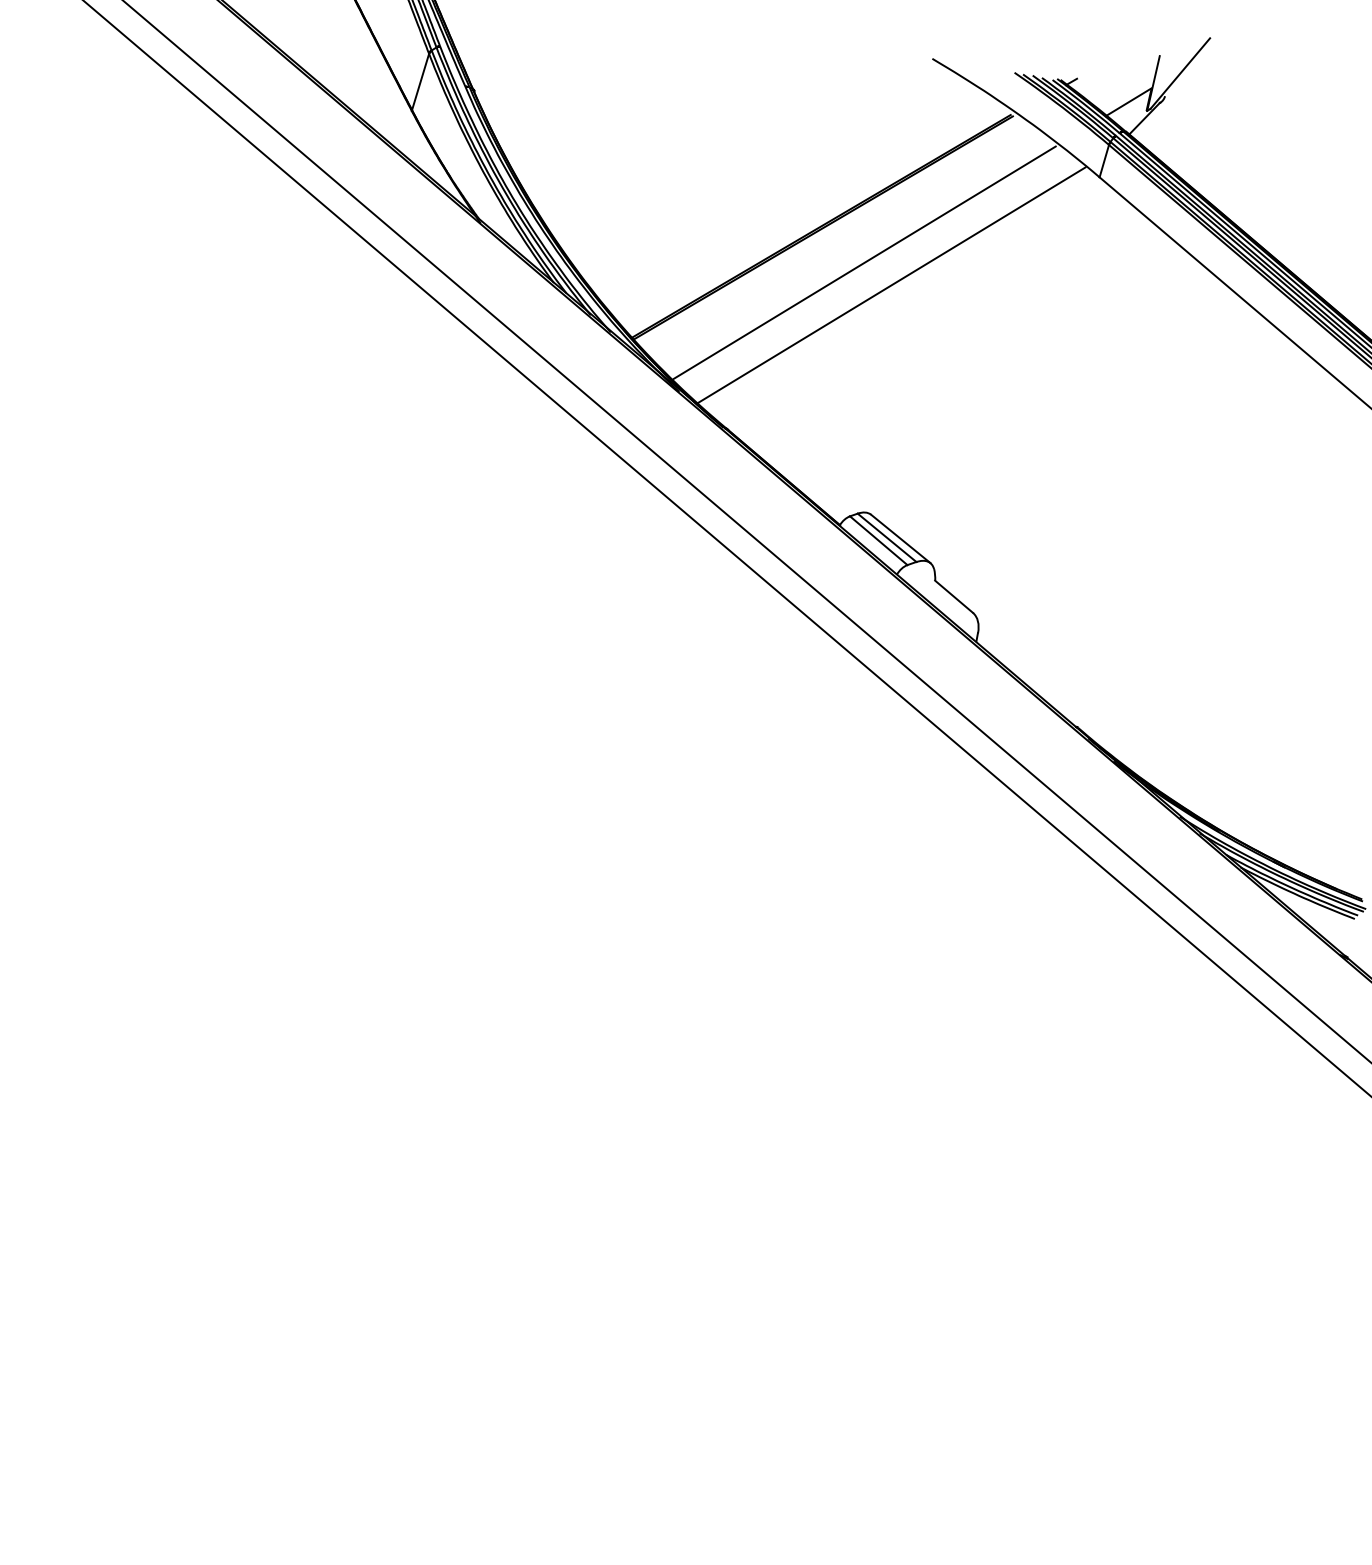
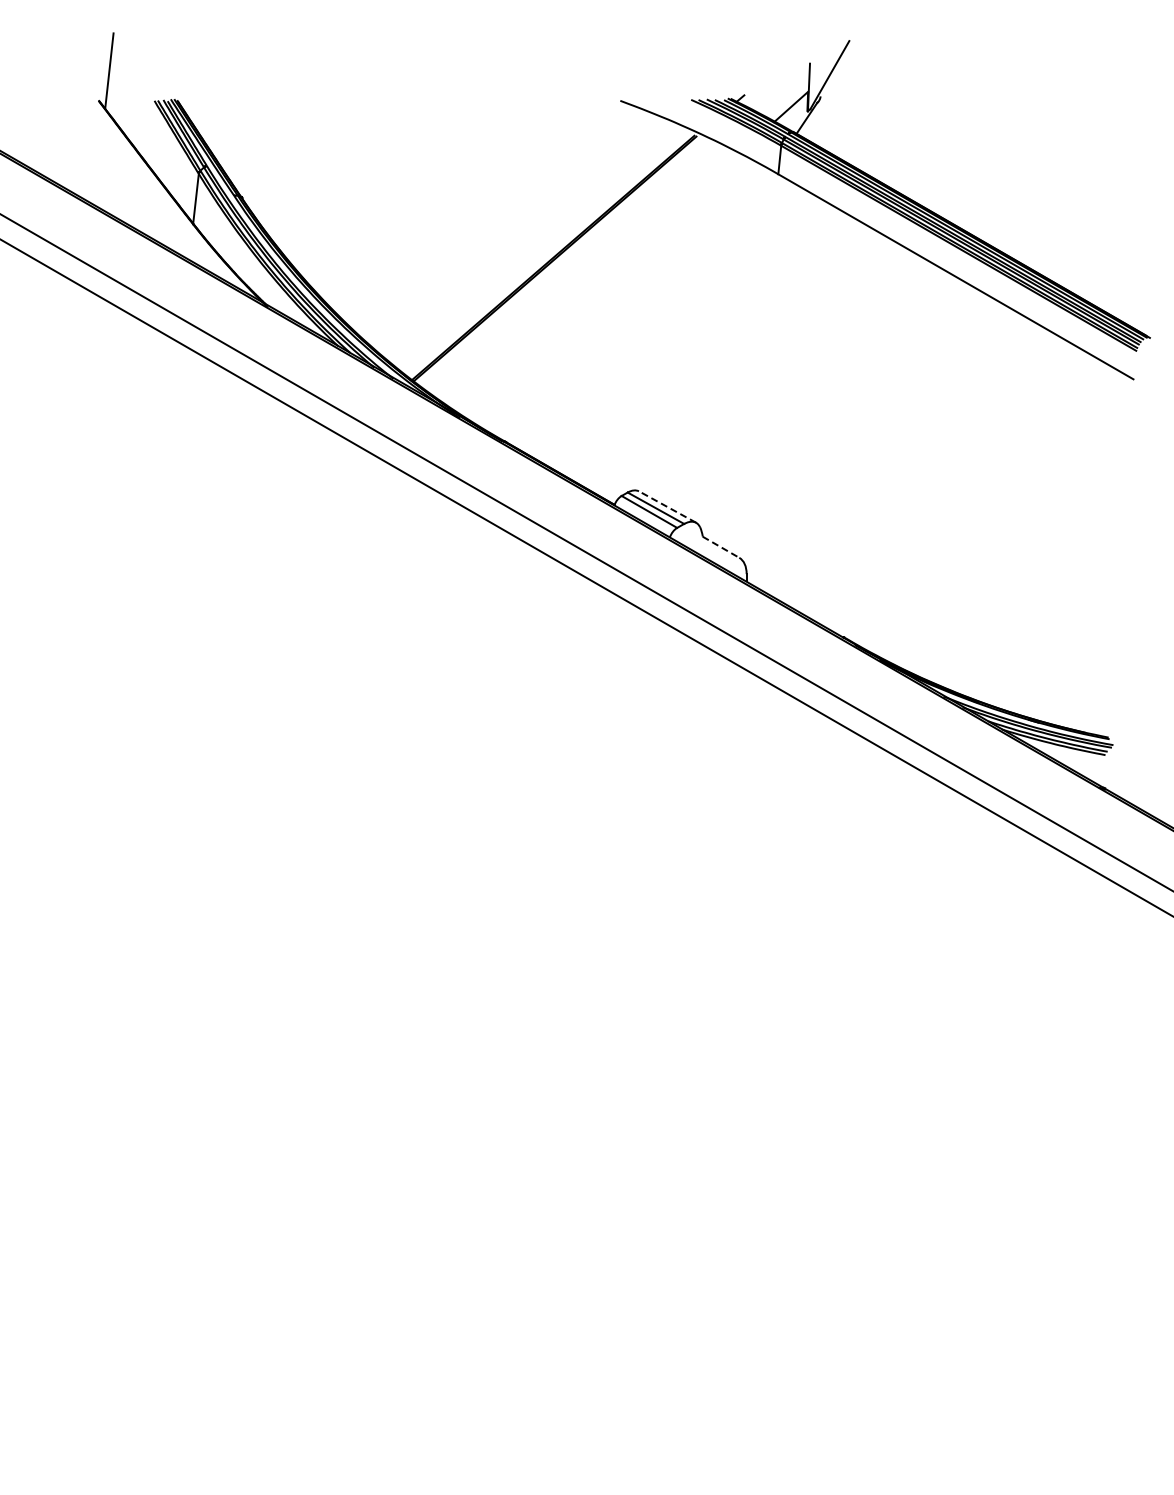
line: (864, 262) -> (594, 281), removed
line: (892, 285) -> (621, 296), removed
line: (900, 539) -> (667, 507), solid -> dashed
line: (954, 597) -> (721, 547), solid -> dashed

